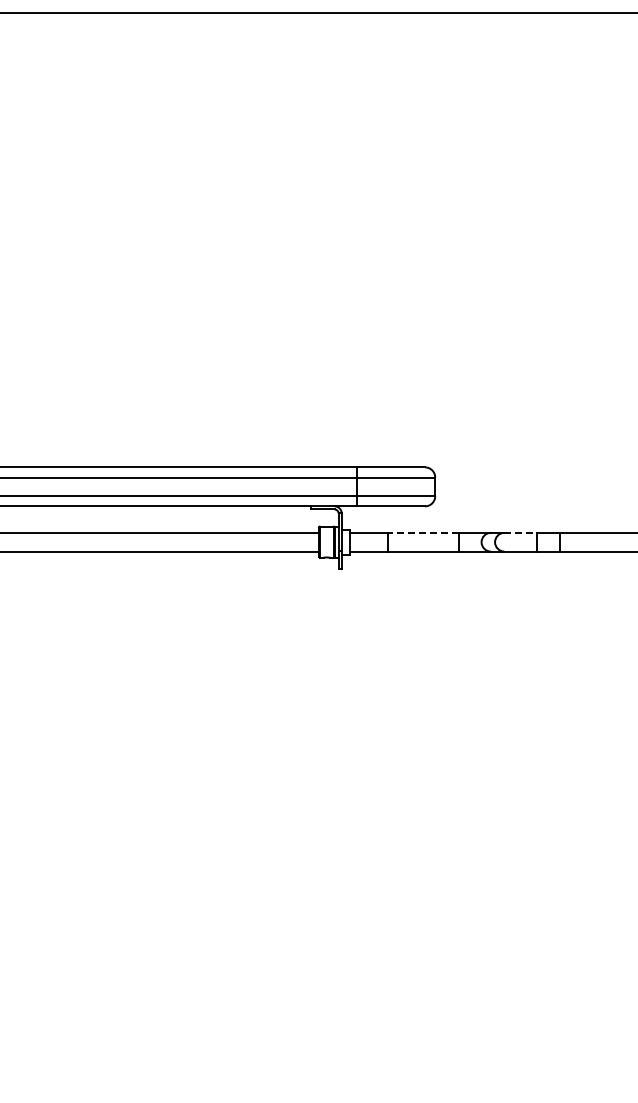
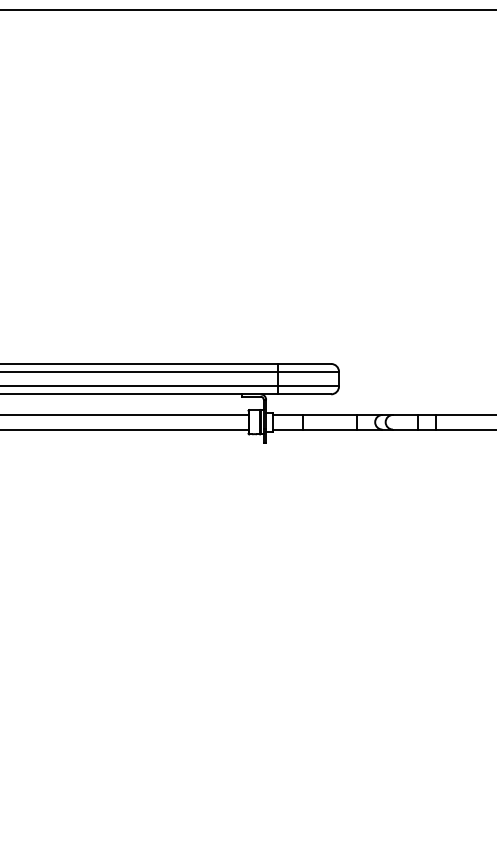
line: (423, 532) -> (329, 414), dashed -> solid
line: (520, 532) -> (405, 414), dashed -> solid

